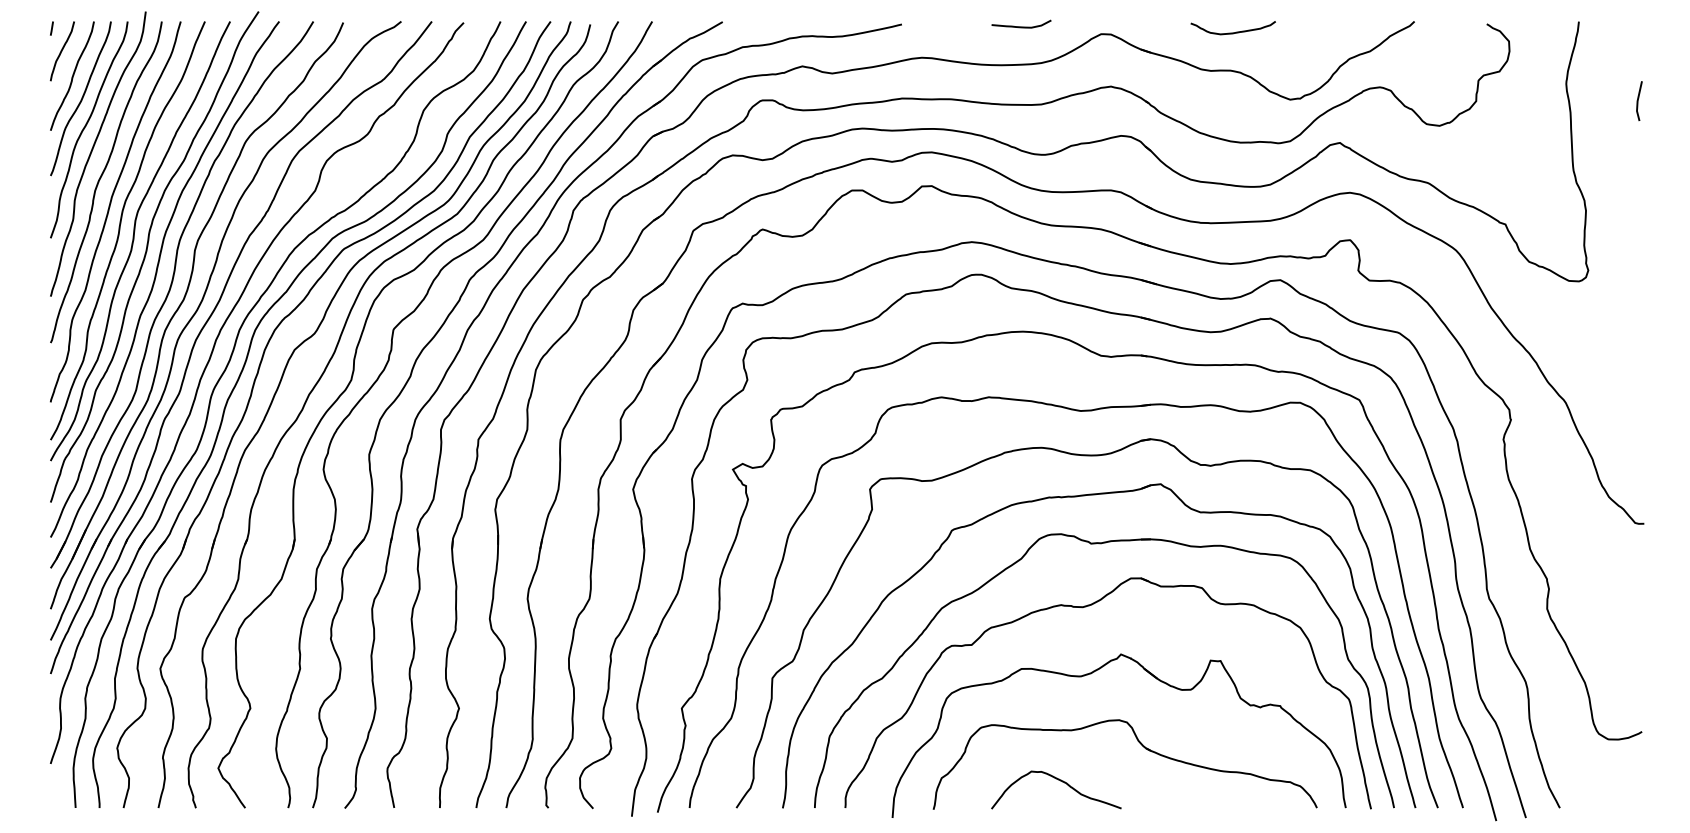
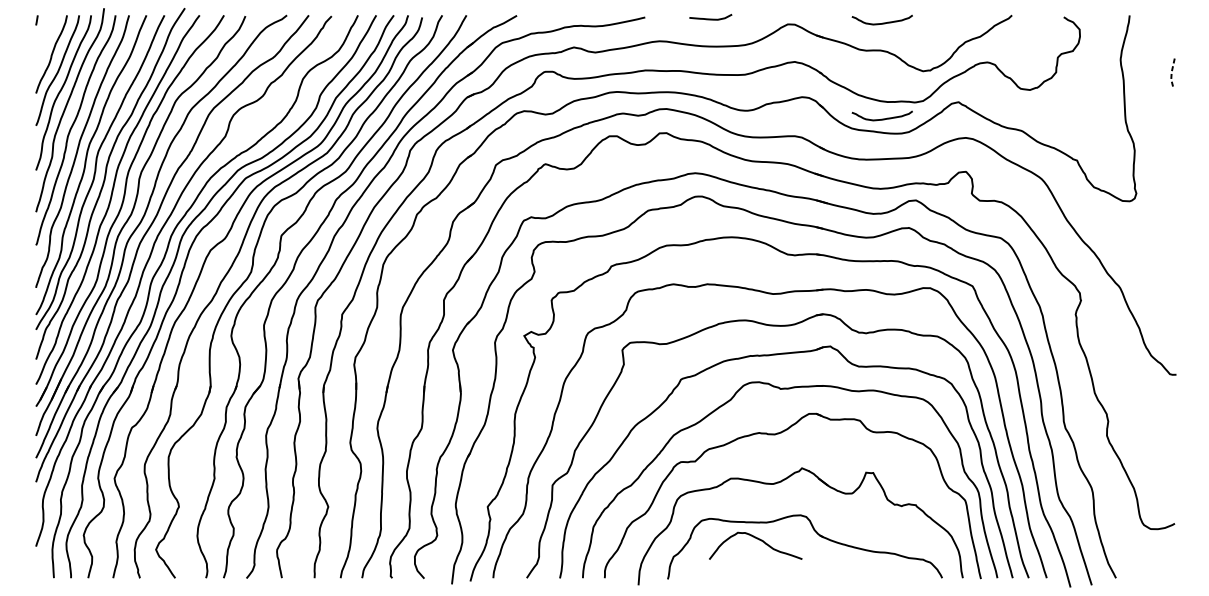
curve: (1021, 26) -> (710, 18), moved
curve: (61, 51) -> (43, 36), removed
line: (1637, 101) -> (1171, 72), solid -> dashed
curve: (1232, 166) -> (881, 119), added
curve: (1060, 781) -> (758, 539), moved

